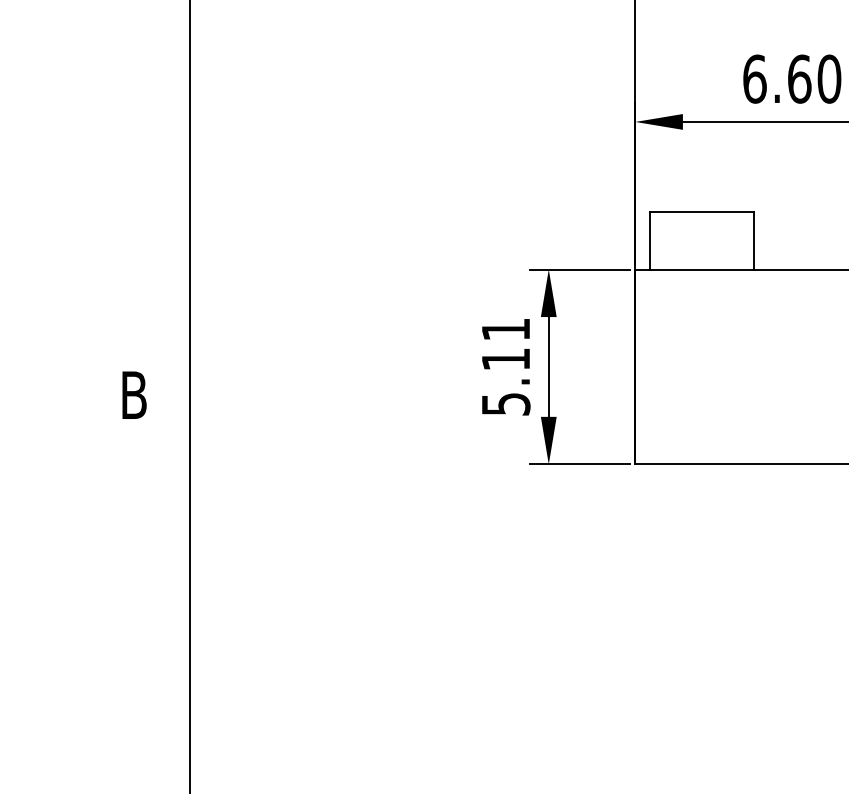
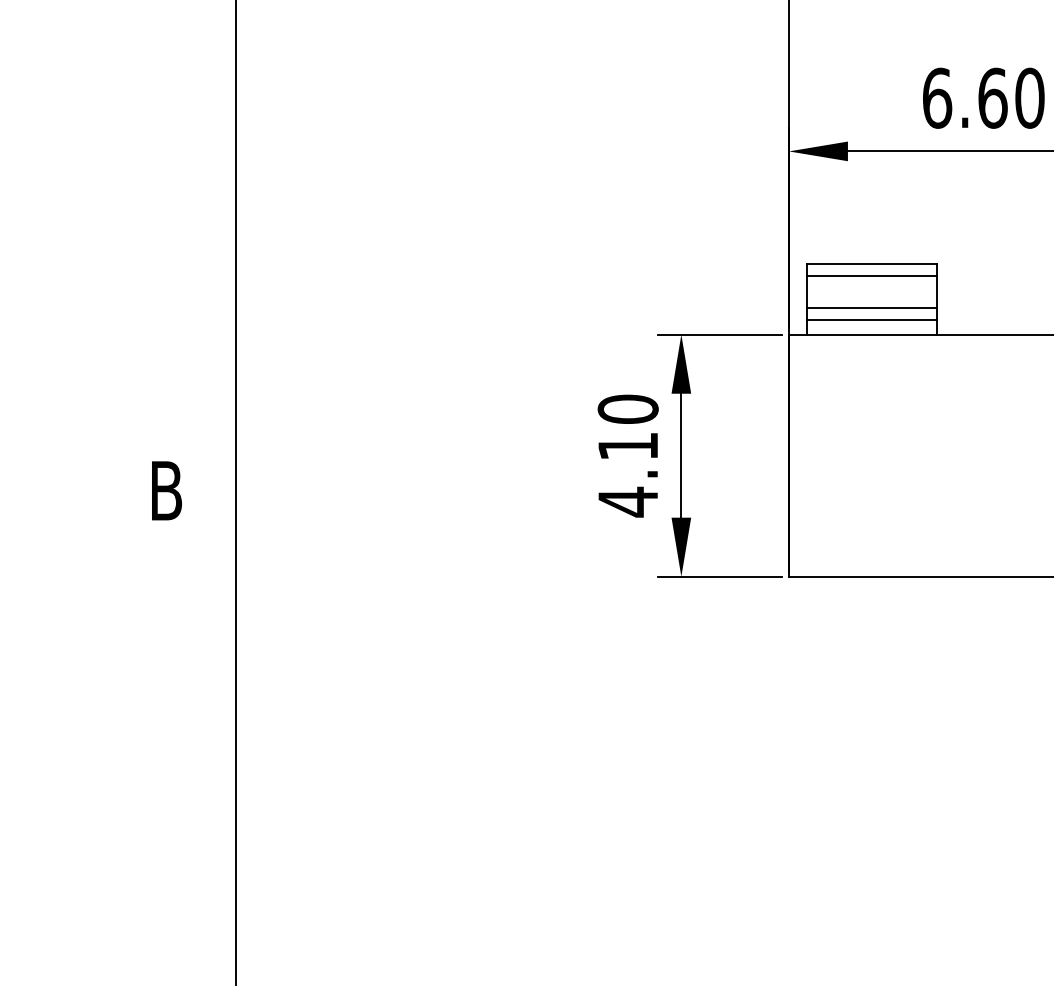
line: (701, 221) -> (871, 275), added
line: (701, 248) -> (871, 308), added
line: (701, 257) -> (871, 319), added
text: (505, 366) -> (627, 455), 5.11 -> 4.10

